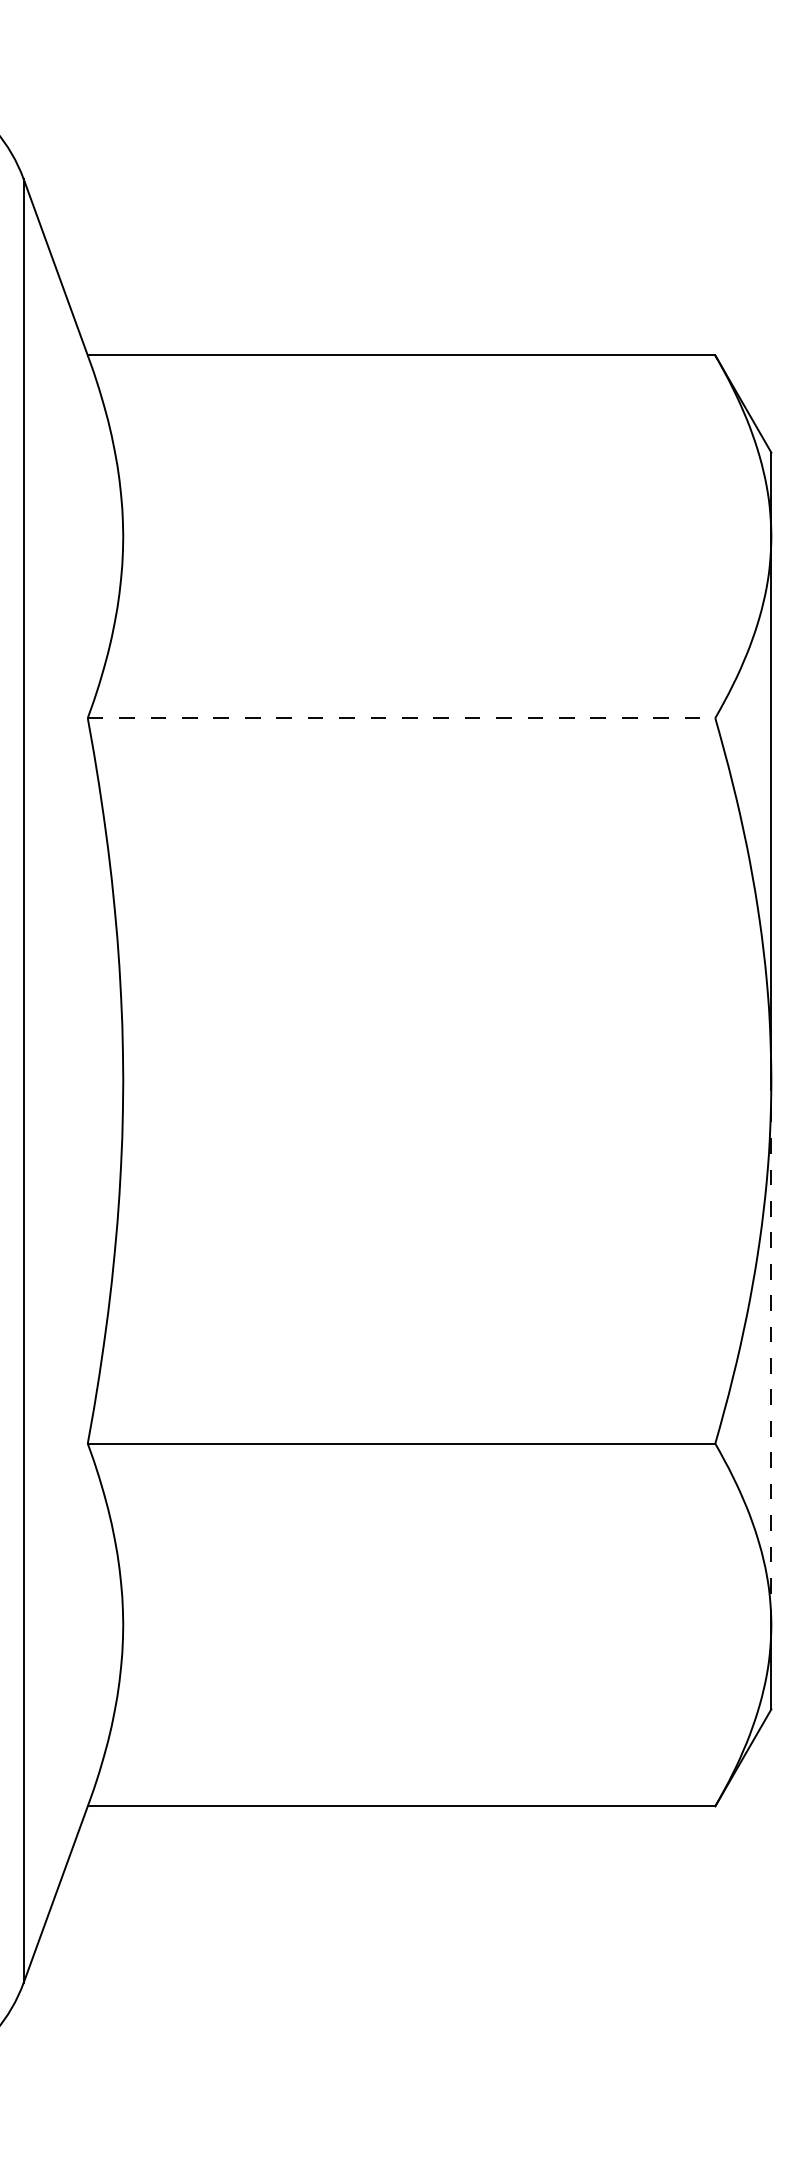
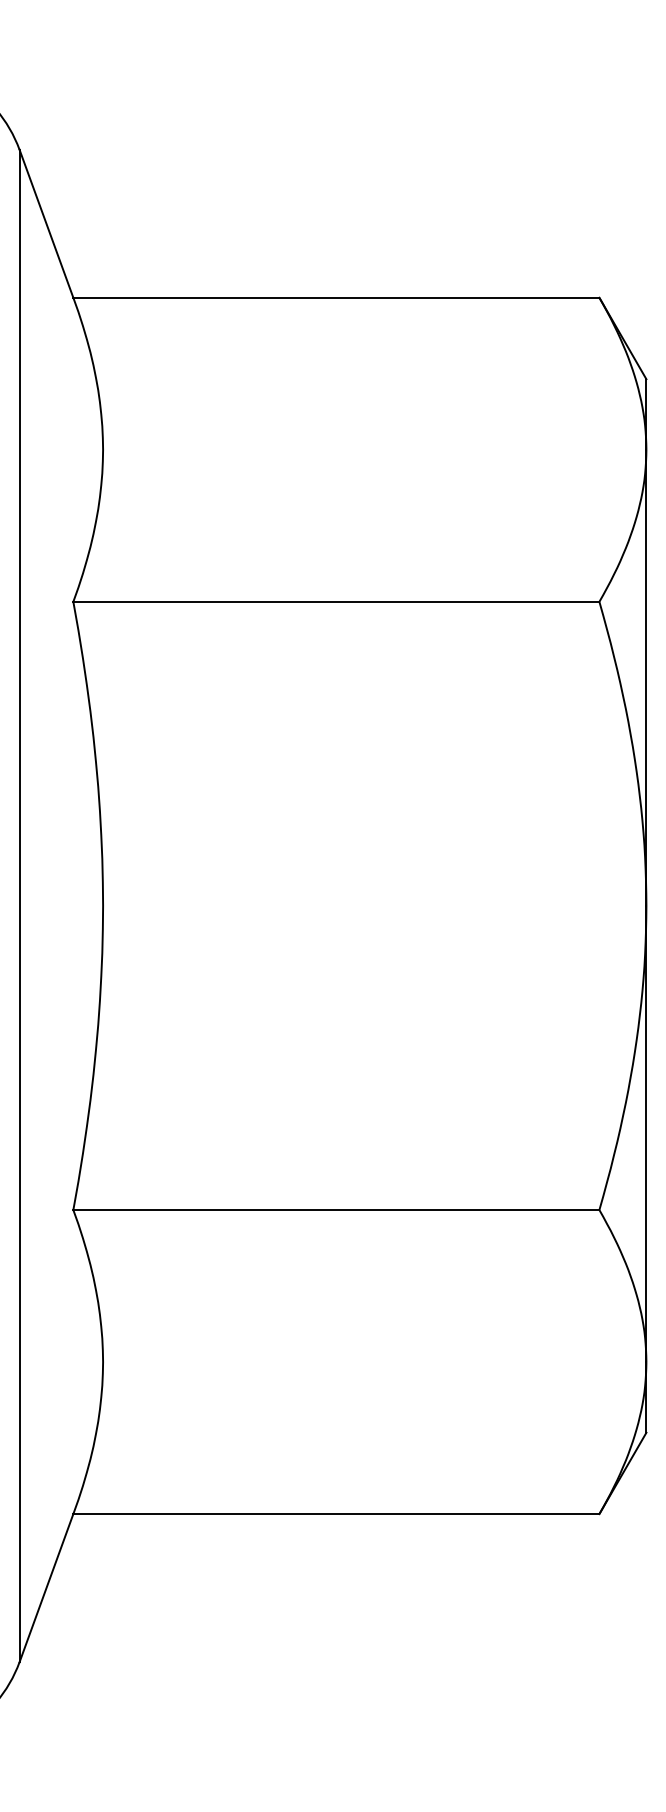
line: (401, 718) -> (336, 602), dashed -> solid
line: (771, 1352) -> (646, 1133), dashed -> solid

